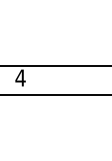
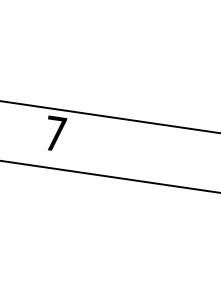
text: (20, 77) -> (55, 132), 4 -> 7

